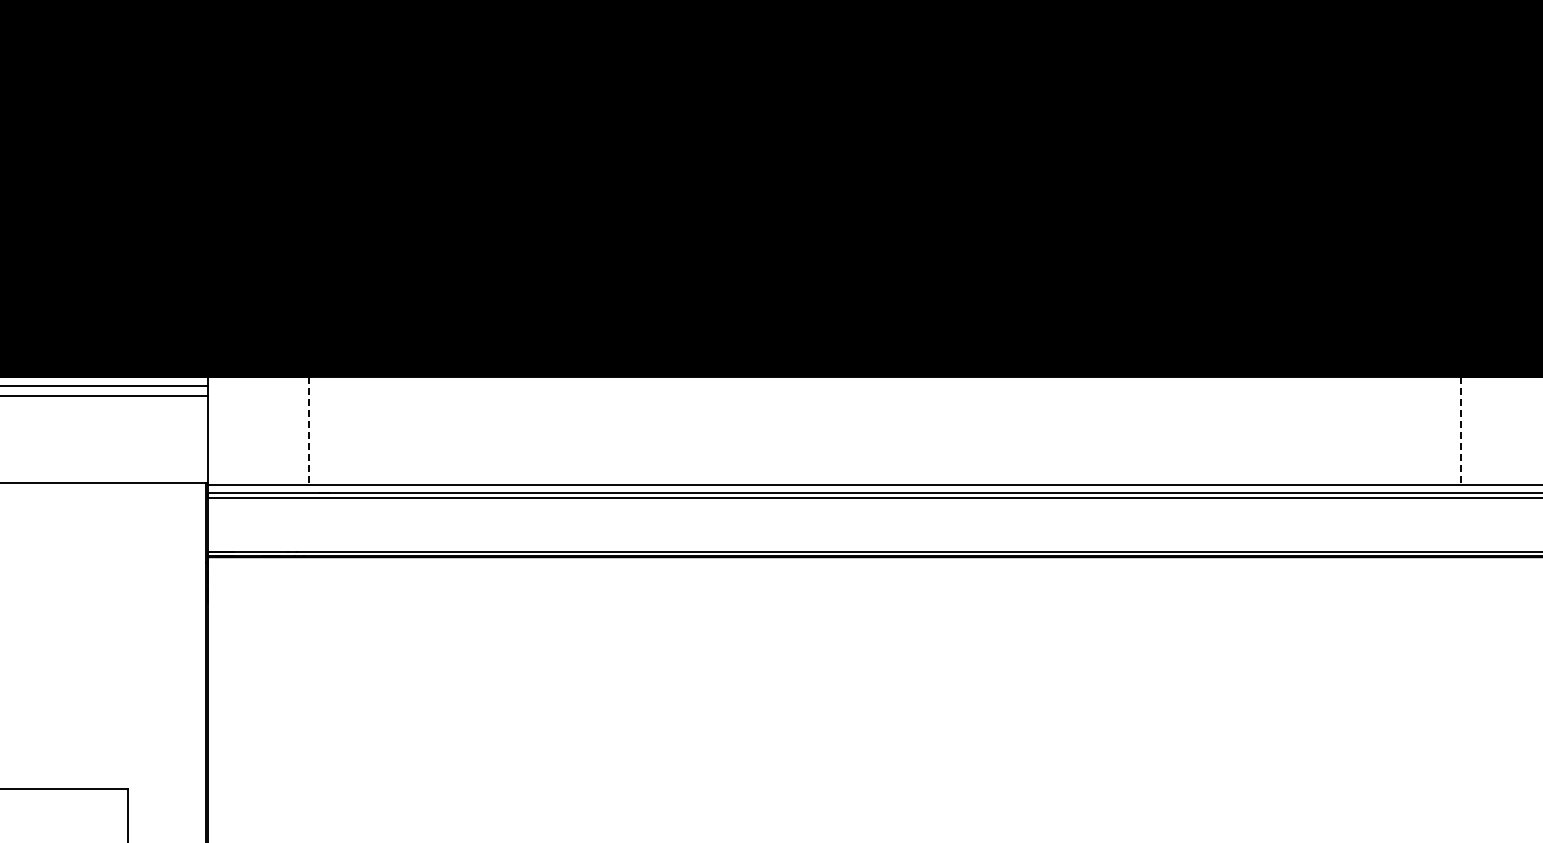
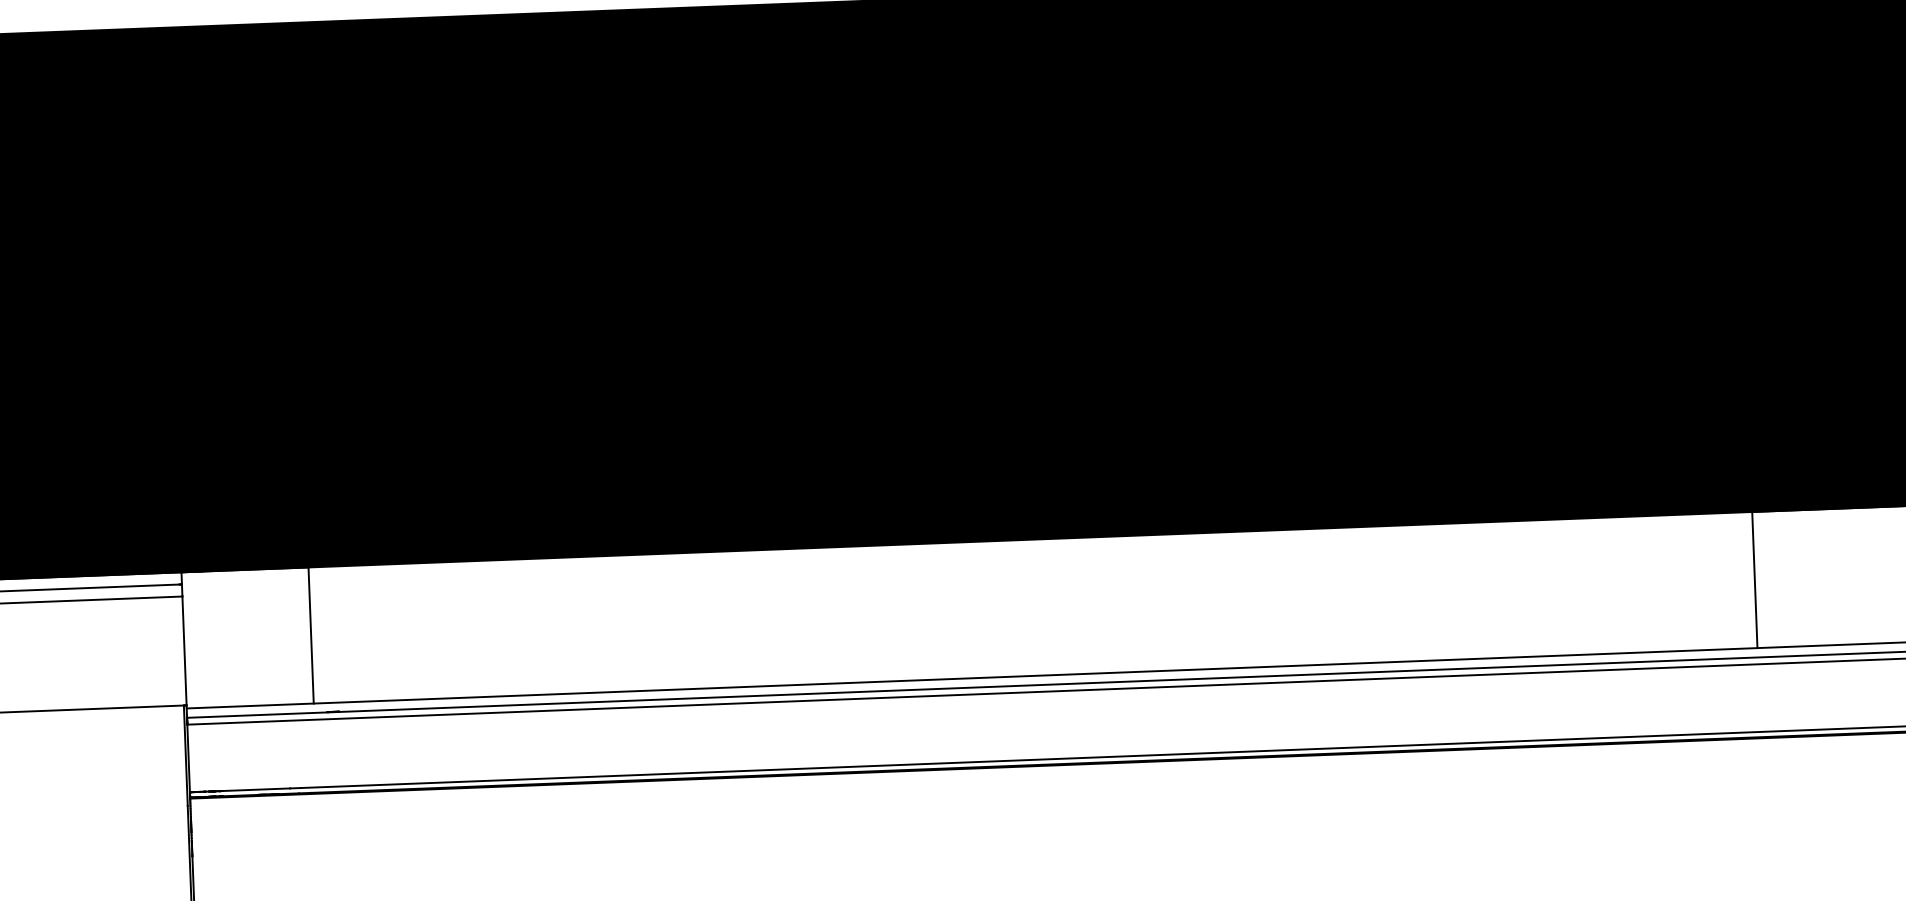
line: (309, 431) -> (311, 636), dashed -> solid
line: (1460, 431) -> (1754, 580), dashed -> solid

